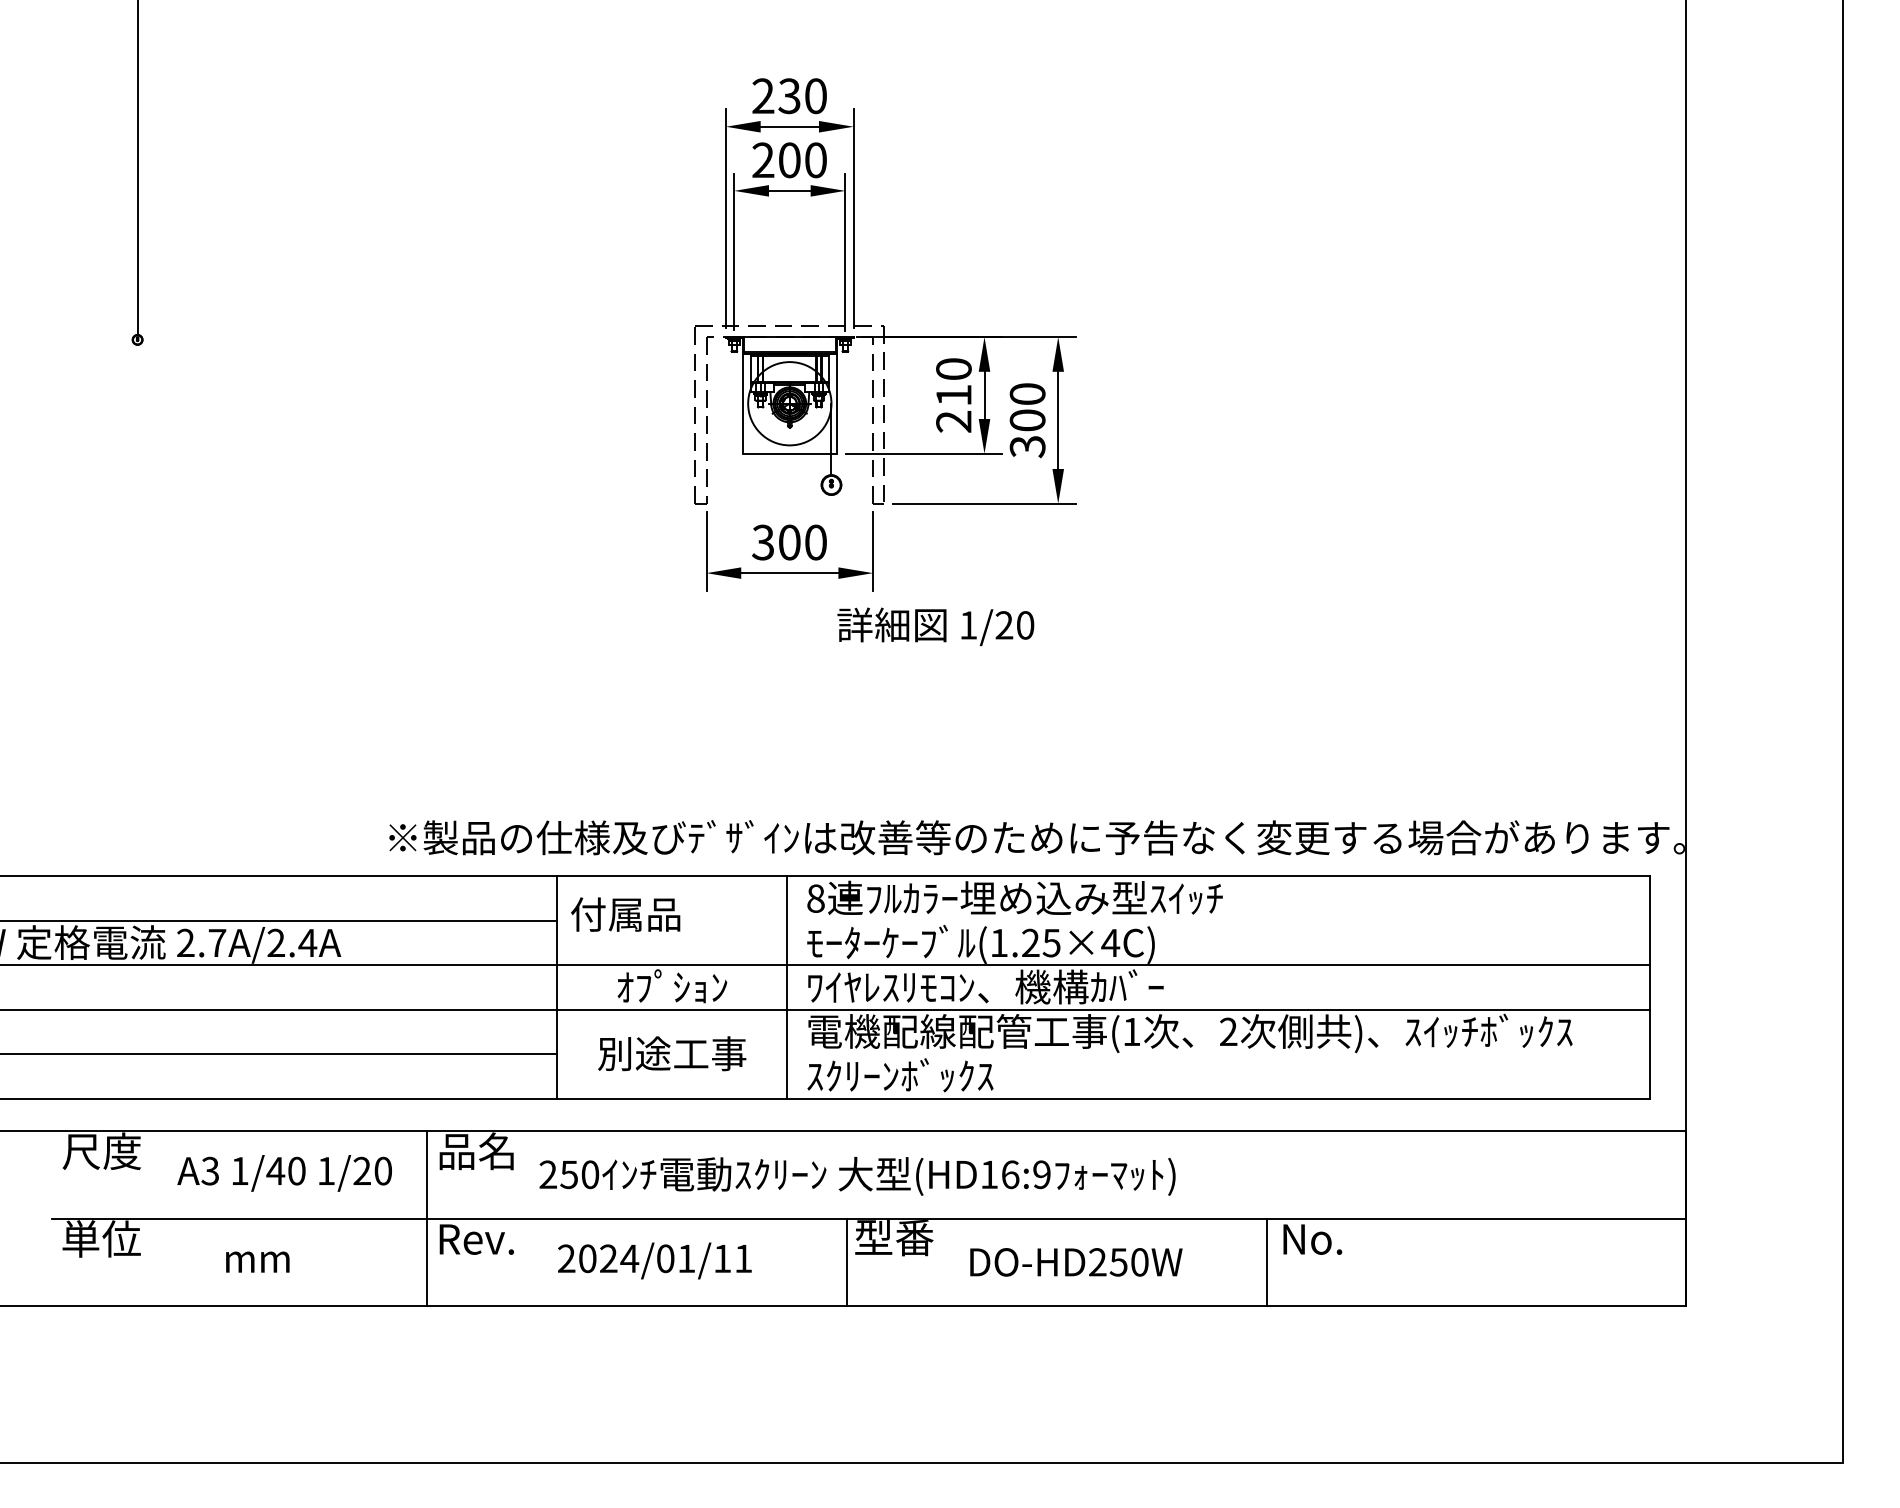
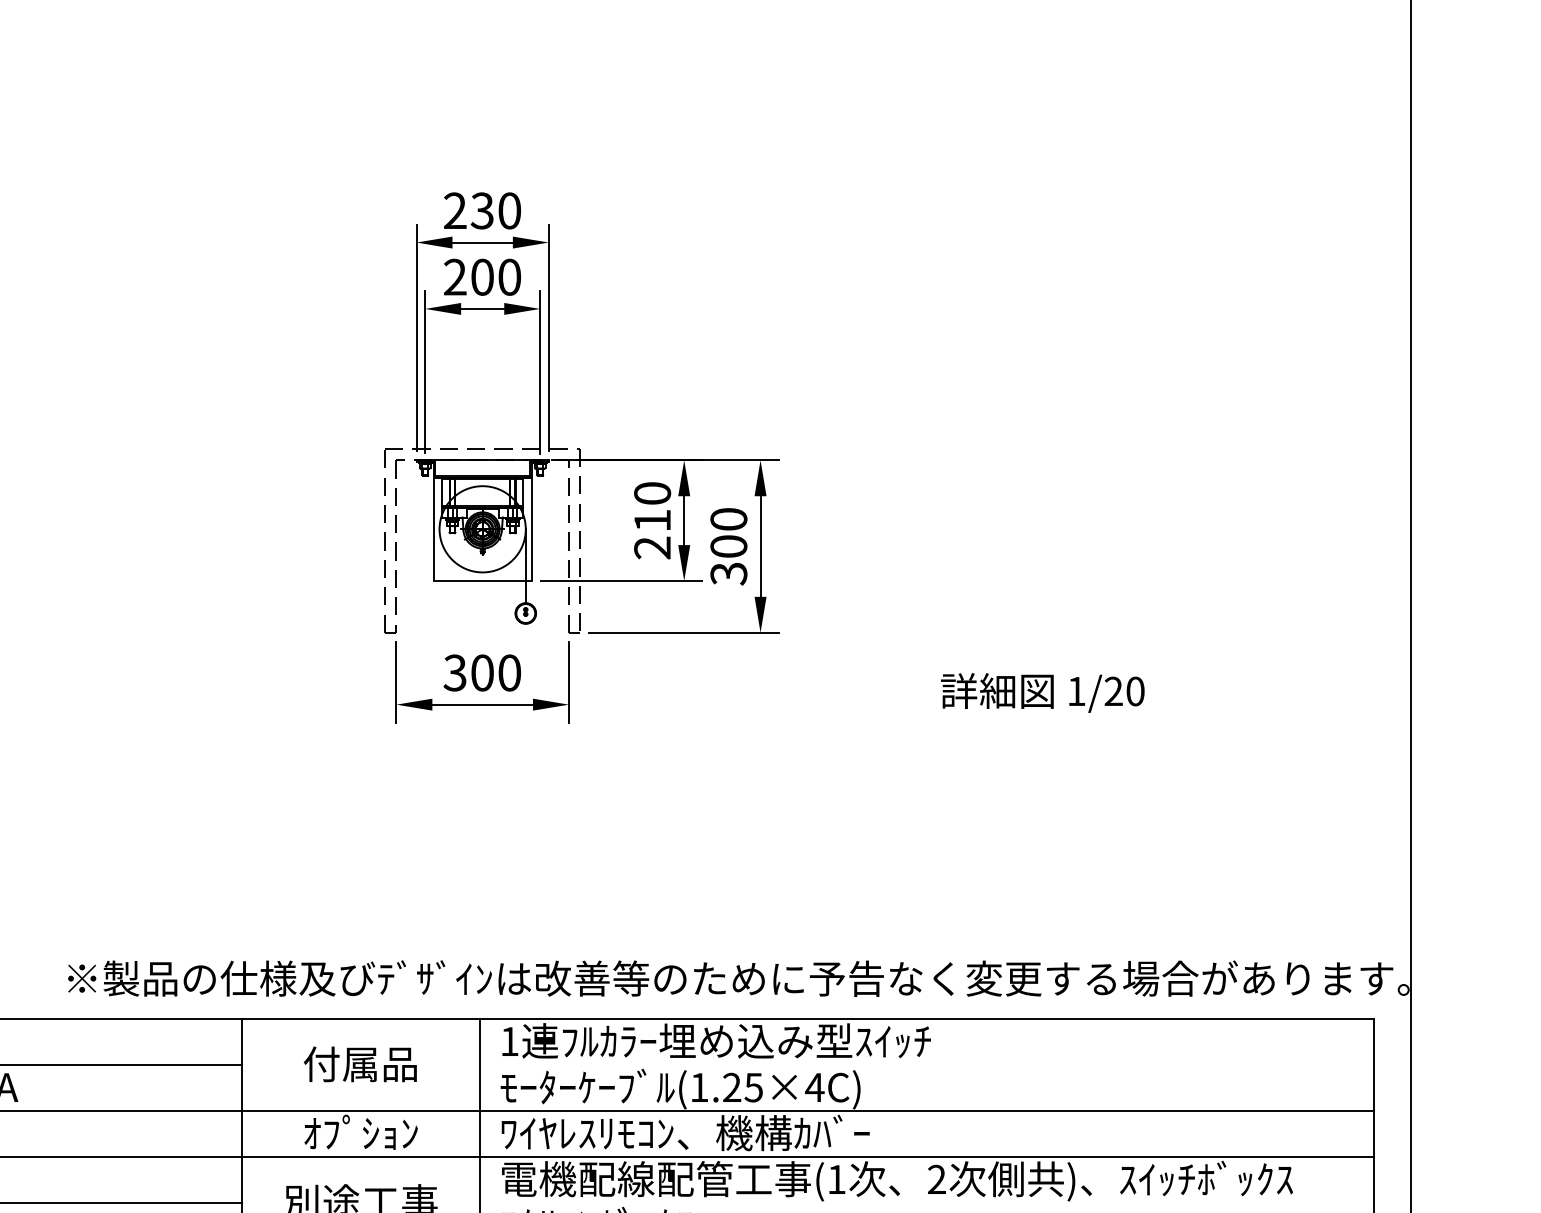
text: (935, 626) -> (1042, 692), moved
text: (815, 898) -> (509, 1041), 8 -> 1
text: (625, 914) -> (360, 1064), moved

